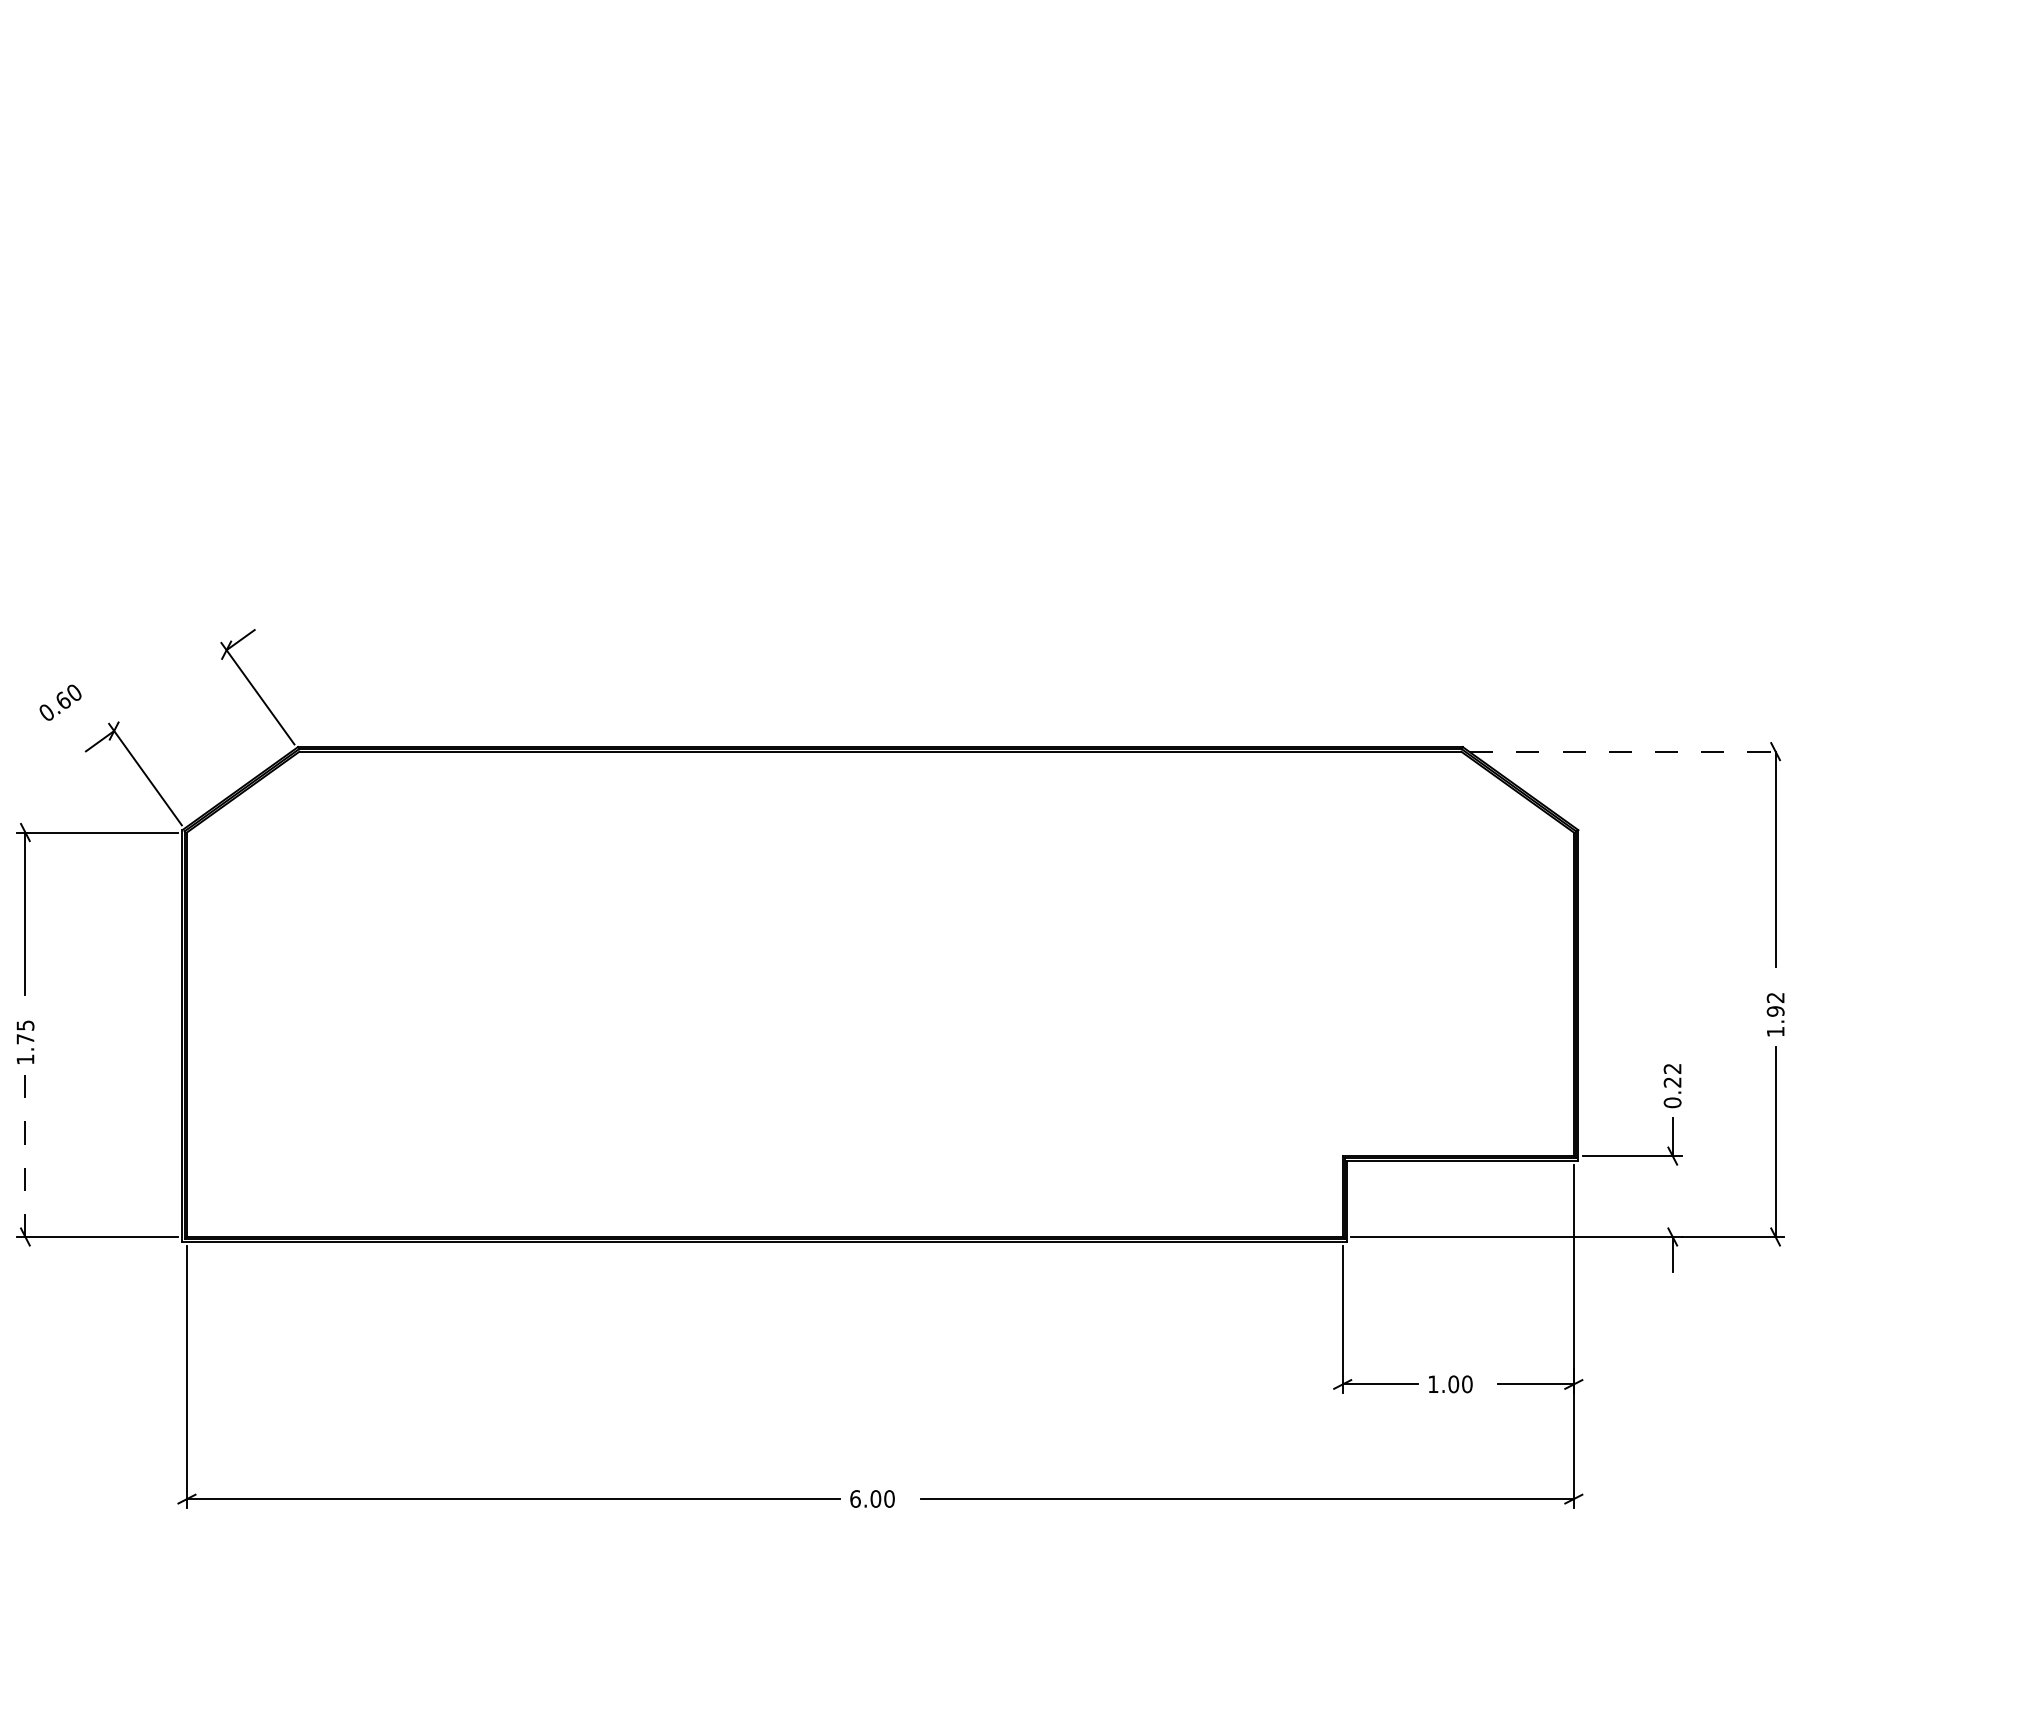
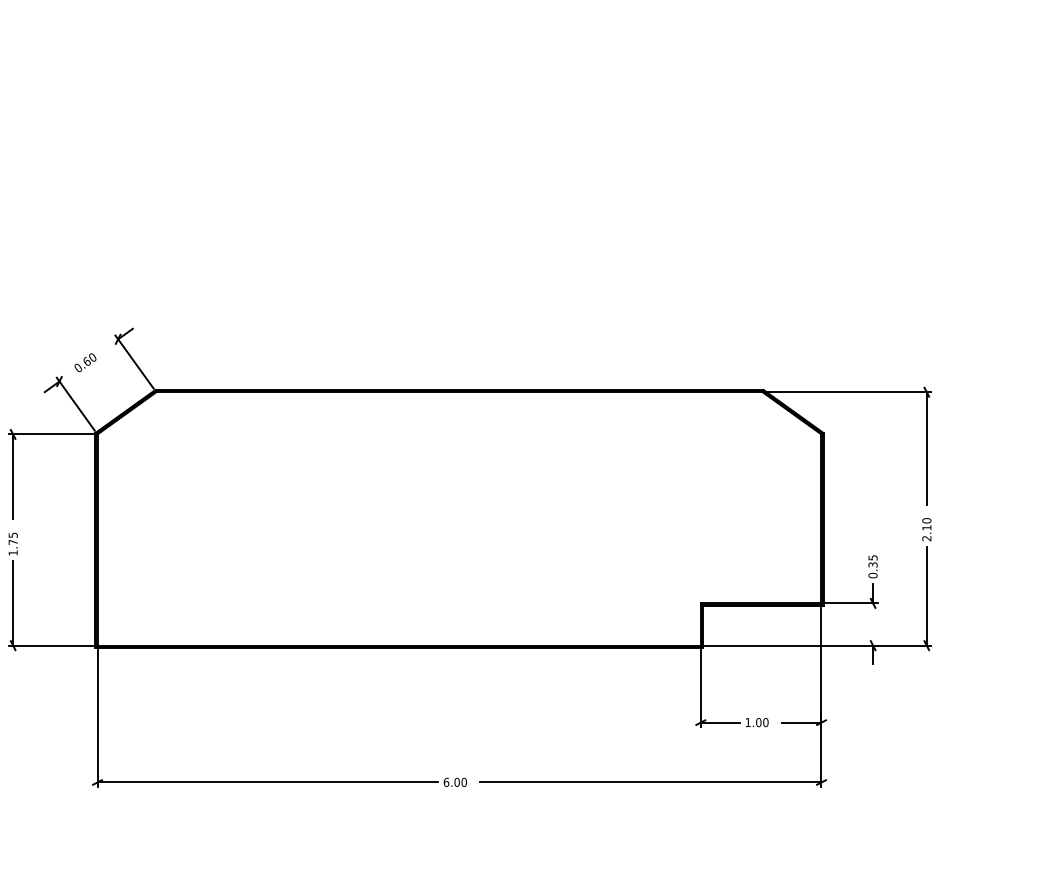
text: (60, 702) -> (85, 362), moved
line: (1627, 752) -> (849, 392), dashed -> solid
text: (1774, 1014) -> (926, 529), 1.92 -> 2.10
text: (1671, 1075) -> (872, 561), 0.22 -> 0.35
line: (26, 1156) -> (13, 603), dashed -> solid

